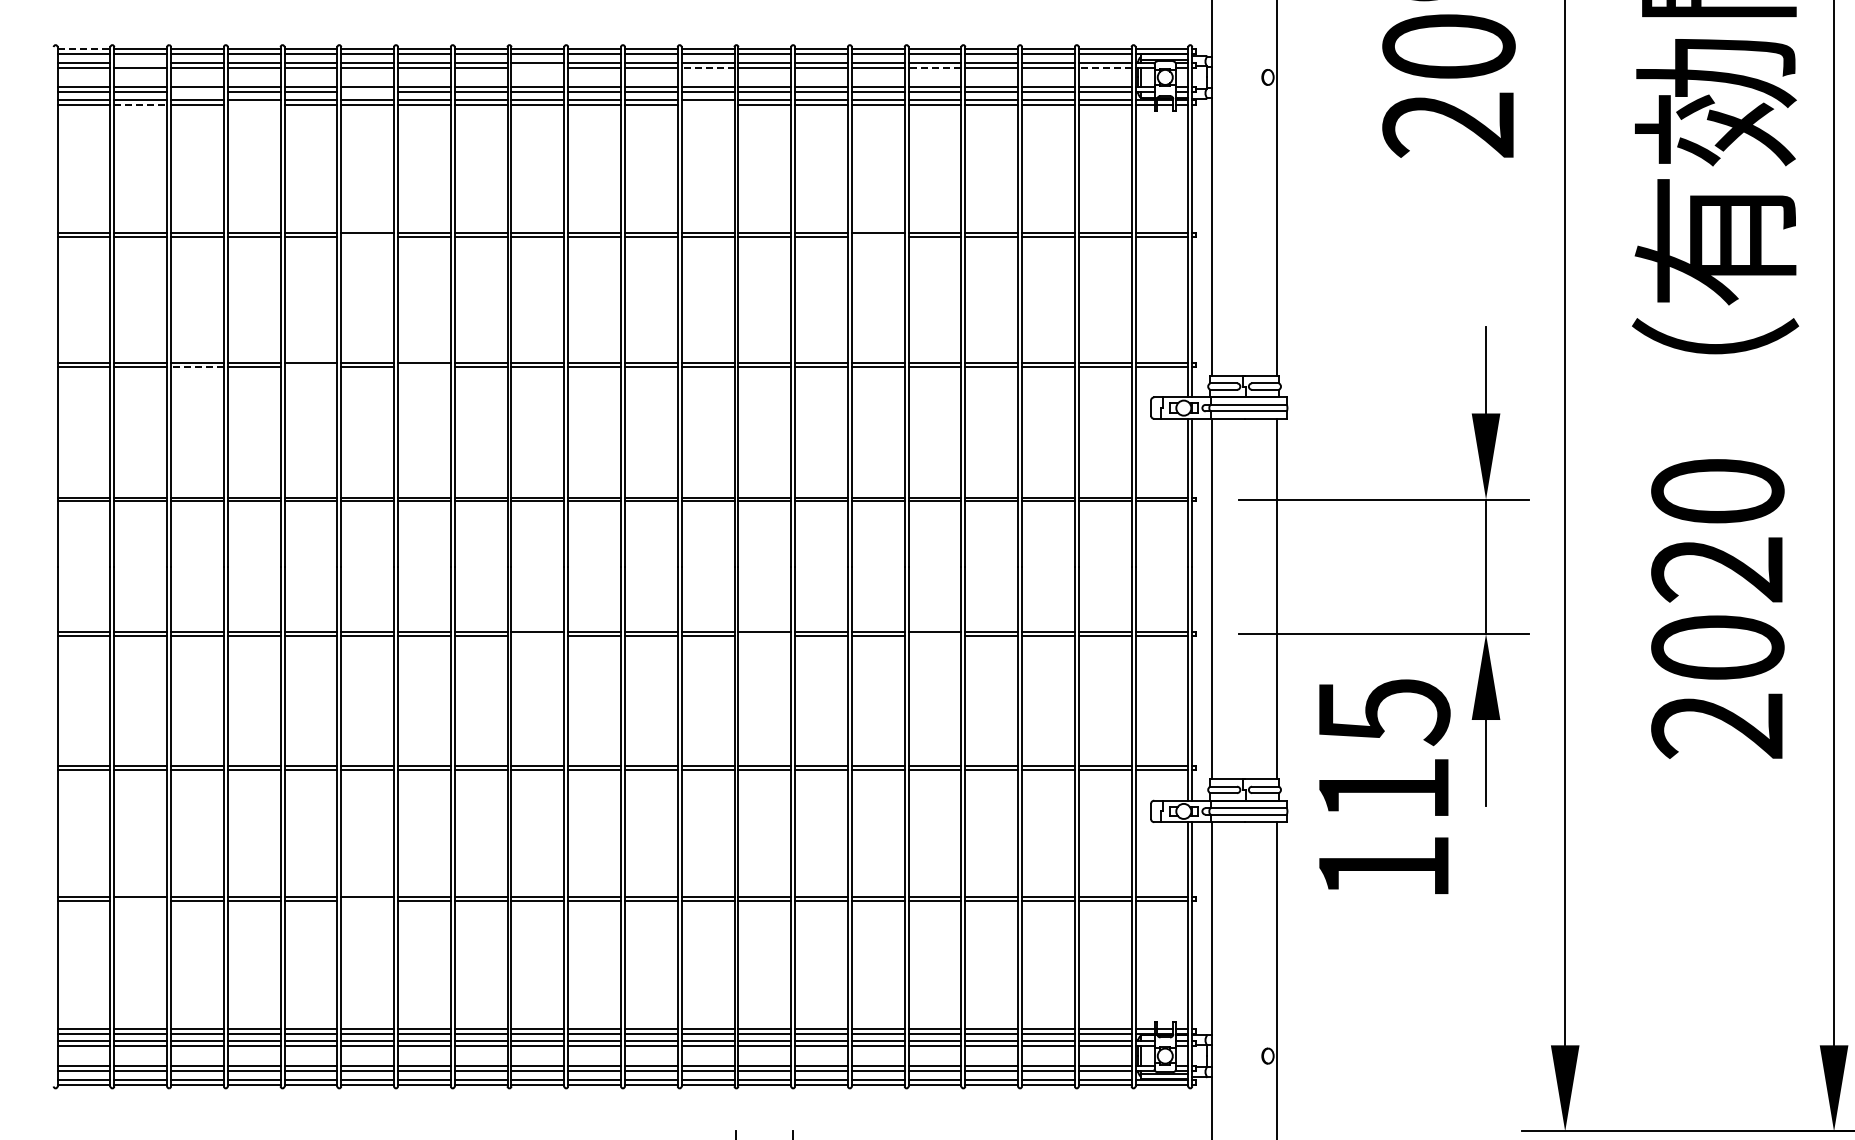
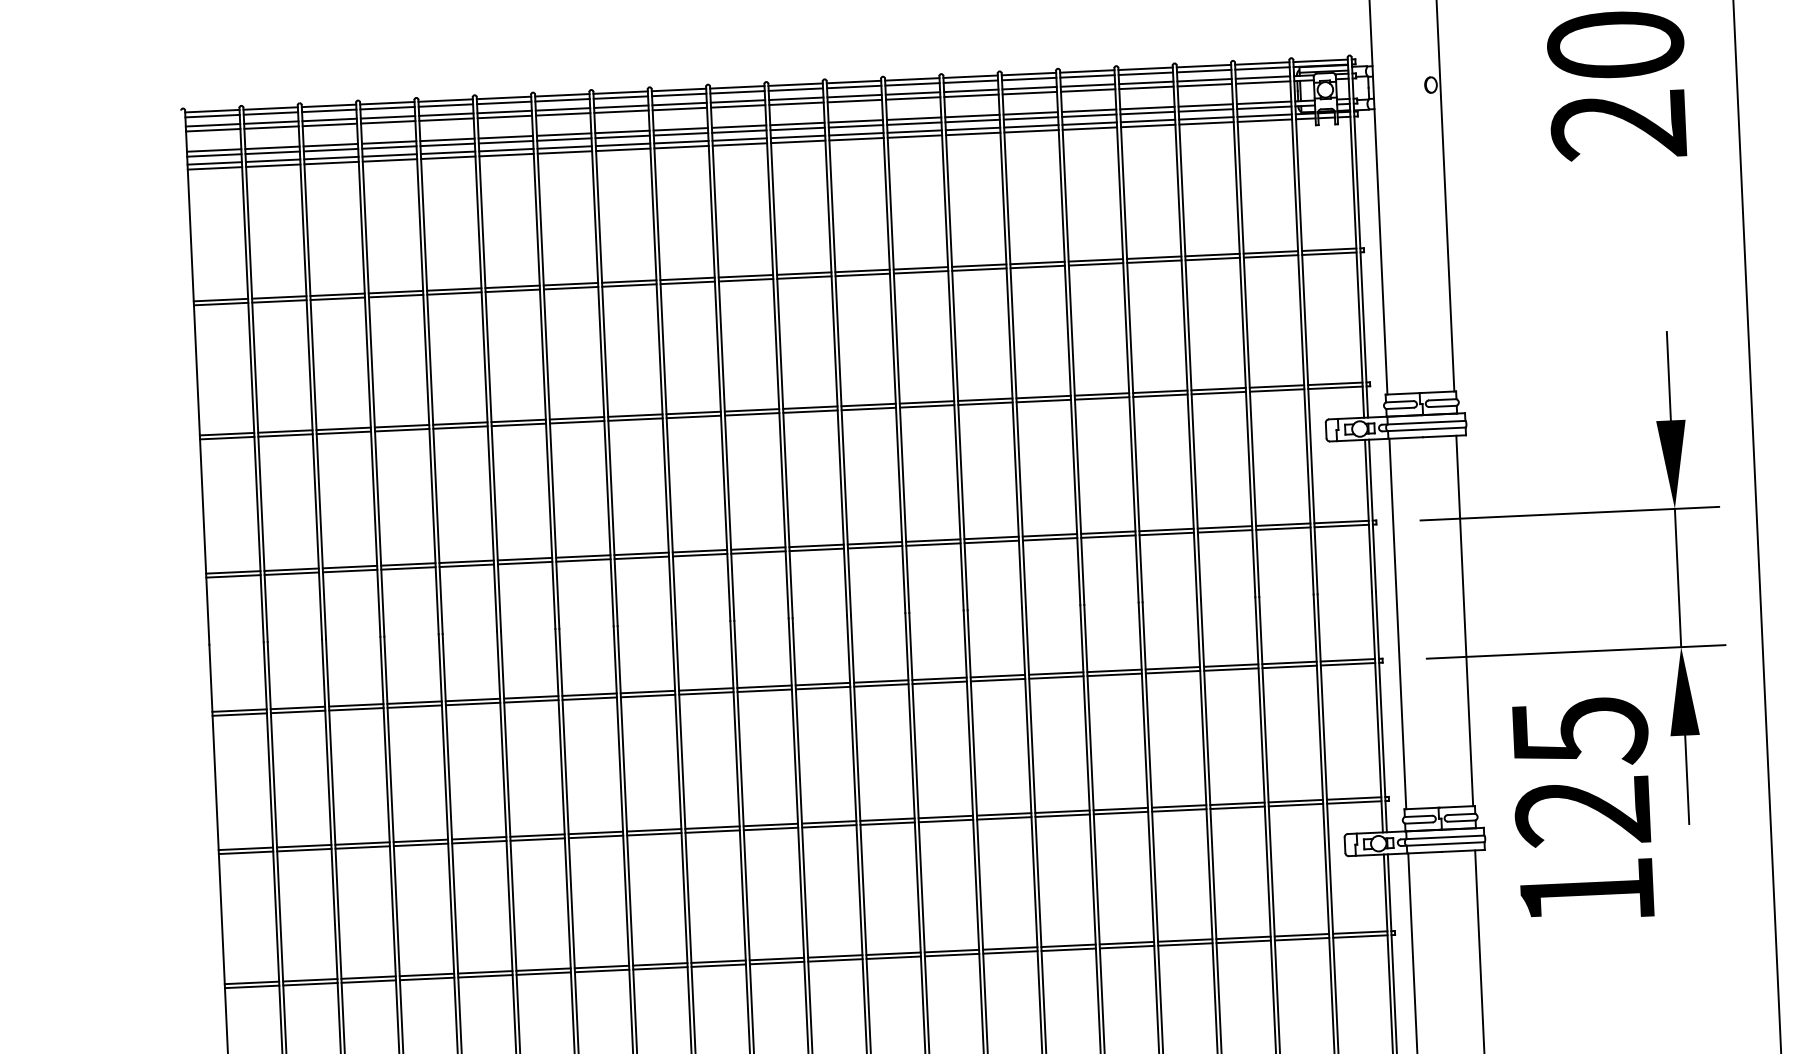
line: (84, 49) -> (212, 111), dashed -> solid
line: (140, 62) -> (271, 122), added
line: (537, 67) -> (679, 108), added
line: (707, 67) -> (854, 101), dashed -> solid
line: (934, 67) -> (1087, 90), dashed -> solid
line: (1104, 67) -> (1262, 82), dashed -> solid
line: (197, 92) -> (331, 150), added
line: (367, 92) -> (505, 142), added
line: (141, 104) -> (274, 165), dashed -> solid
line: (253, 104) -> (389, 160), added
line: (707, 104) -> (856, 139), added
line: (367, 236) -> (512, 290), added
line: (877, 236) -> (1036, 266), added
line: (196, 367) -> (342, 433), dashed -> solid
line: (310, 367) -> (460, 428), added
line: (423, 367) -> (576, 422), added
line: (537, 635) -> (706, 692), added
line: (764, 635) -> (939, 682), added
line: (934, 635) -> (1114, 674), added
text: (1382, 789) -> (1581, 811), 115 -> 125
line: (140, 900) -> (310, 983), added
line: (367, 900) -> (543, 973), added

